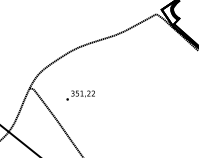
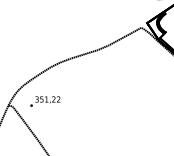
text: (80, 95) -> (45, 101), moved

